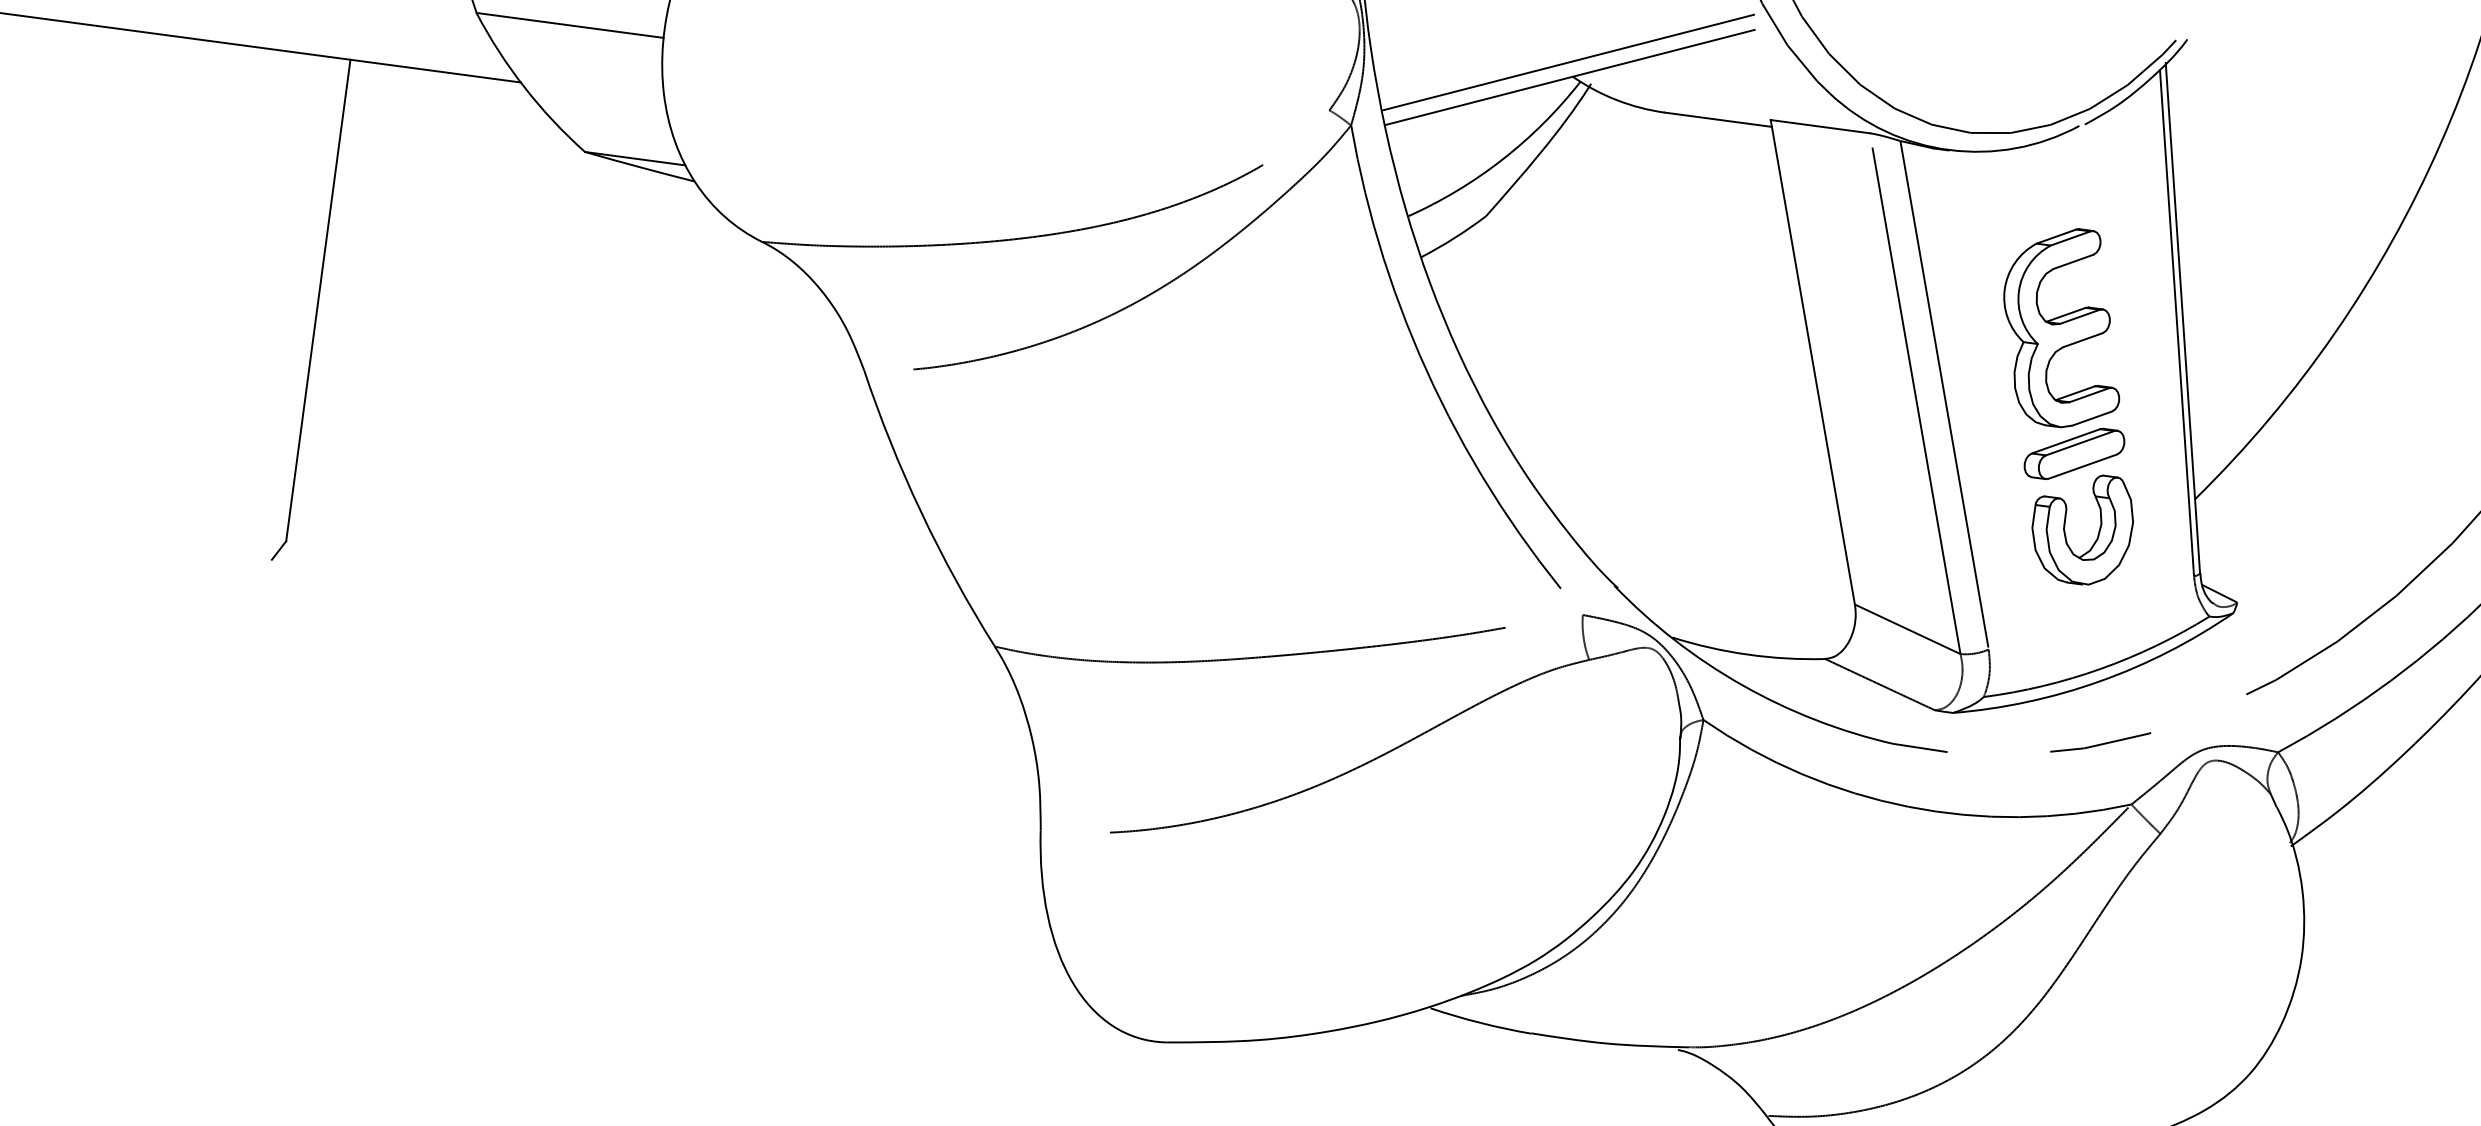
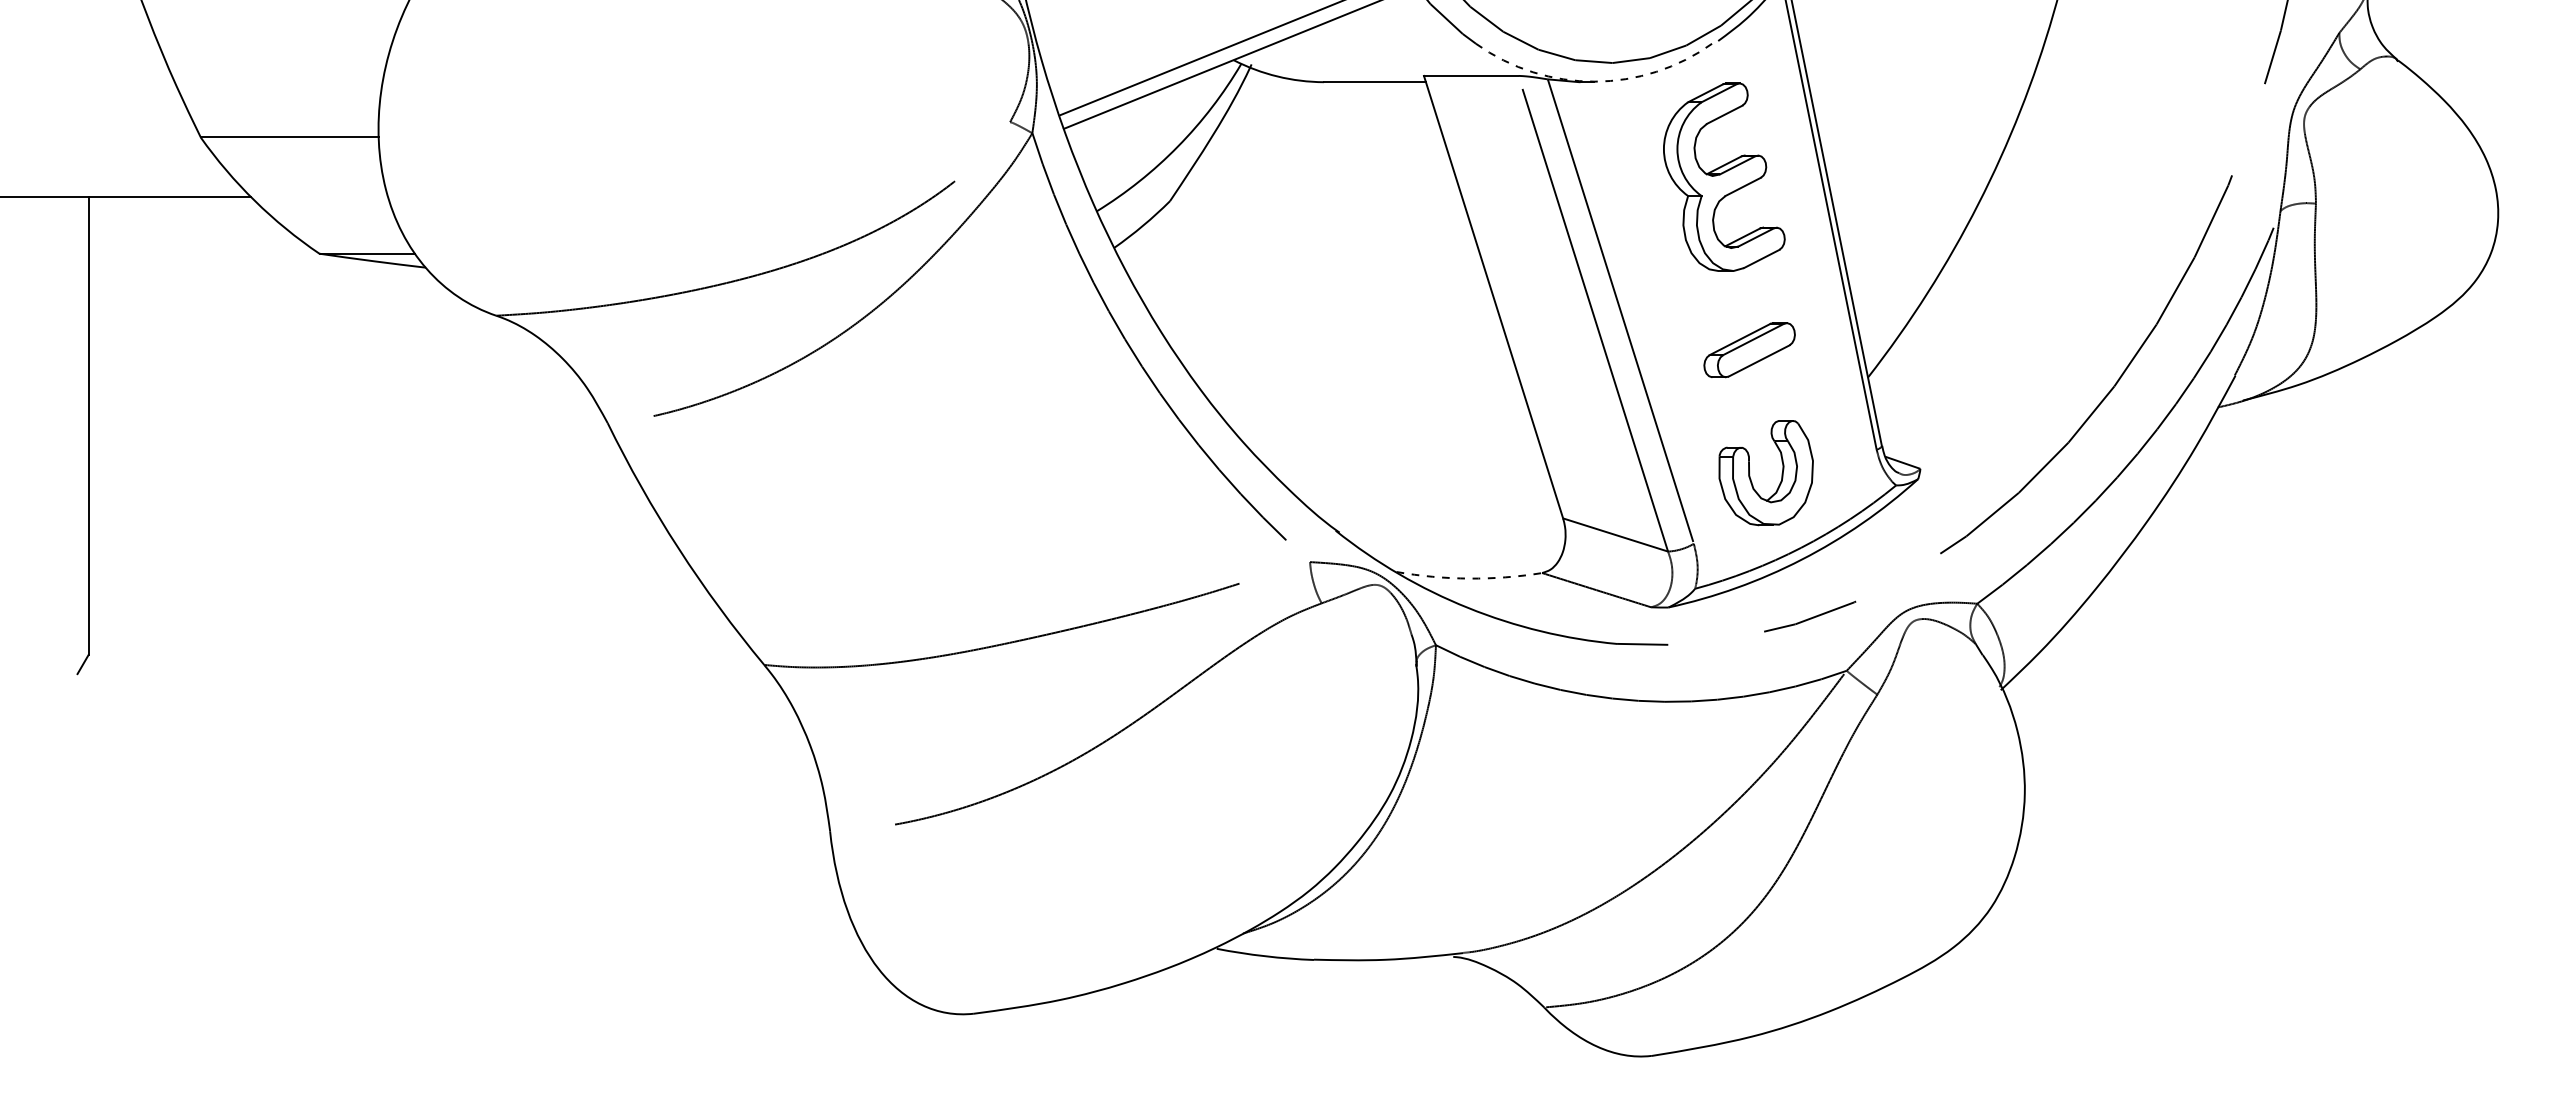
arc: (1949, 149) -> (1594, 81), solid -> dashed
part: (2064, 326) -> (1724, 176), moved
part: (2065, 528) -> (1750, 475), moved
arc: (1748, 654) -> (1469, 578), solid -> dashed

